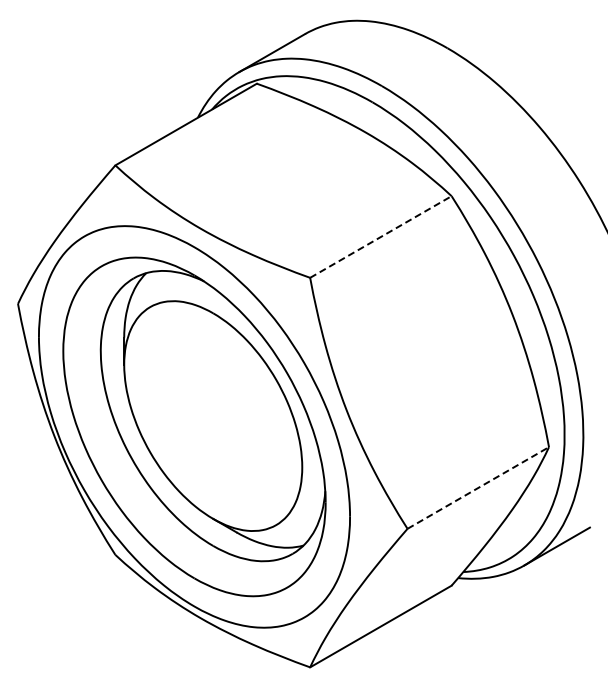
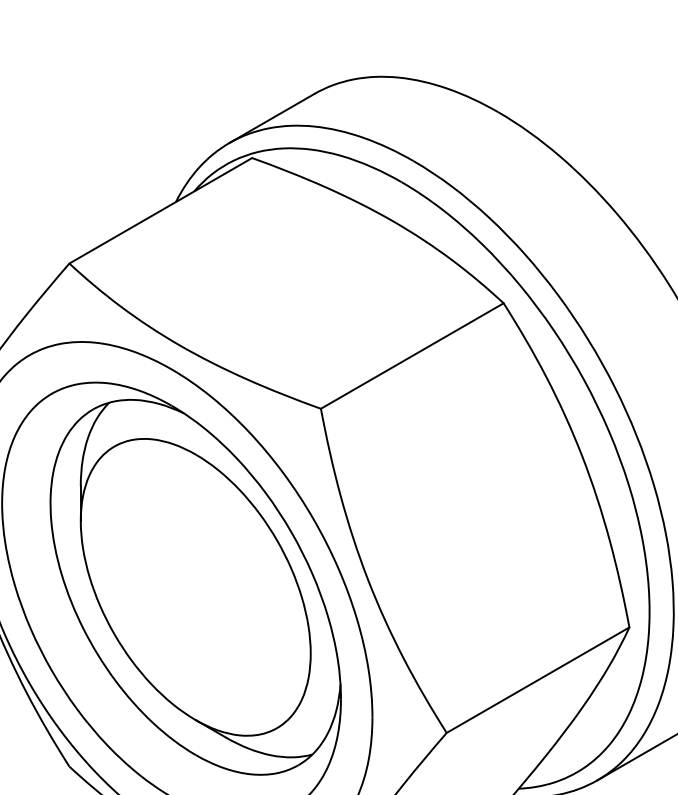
line: (380, 237) -> (411, 356), dashed -> solid
line: (478, 487) -> (538, 679), dashed -> solid

